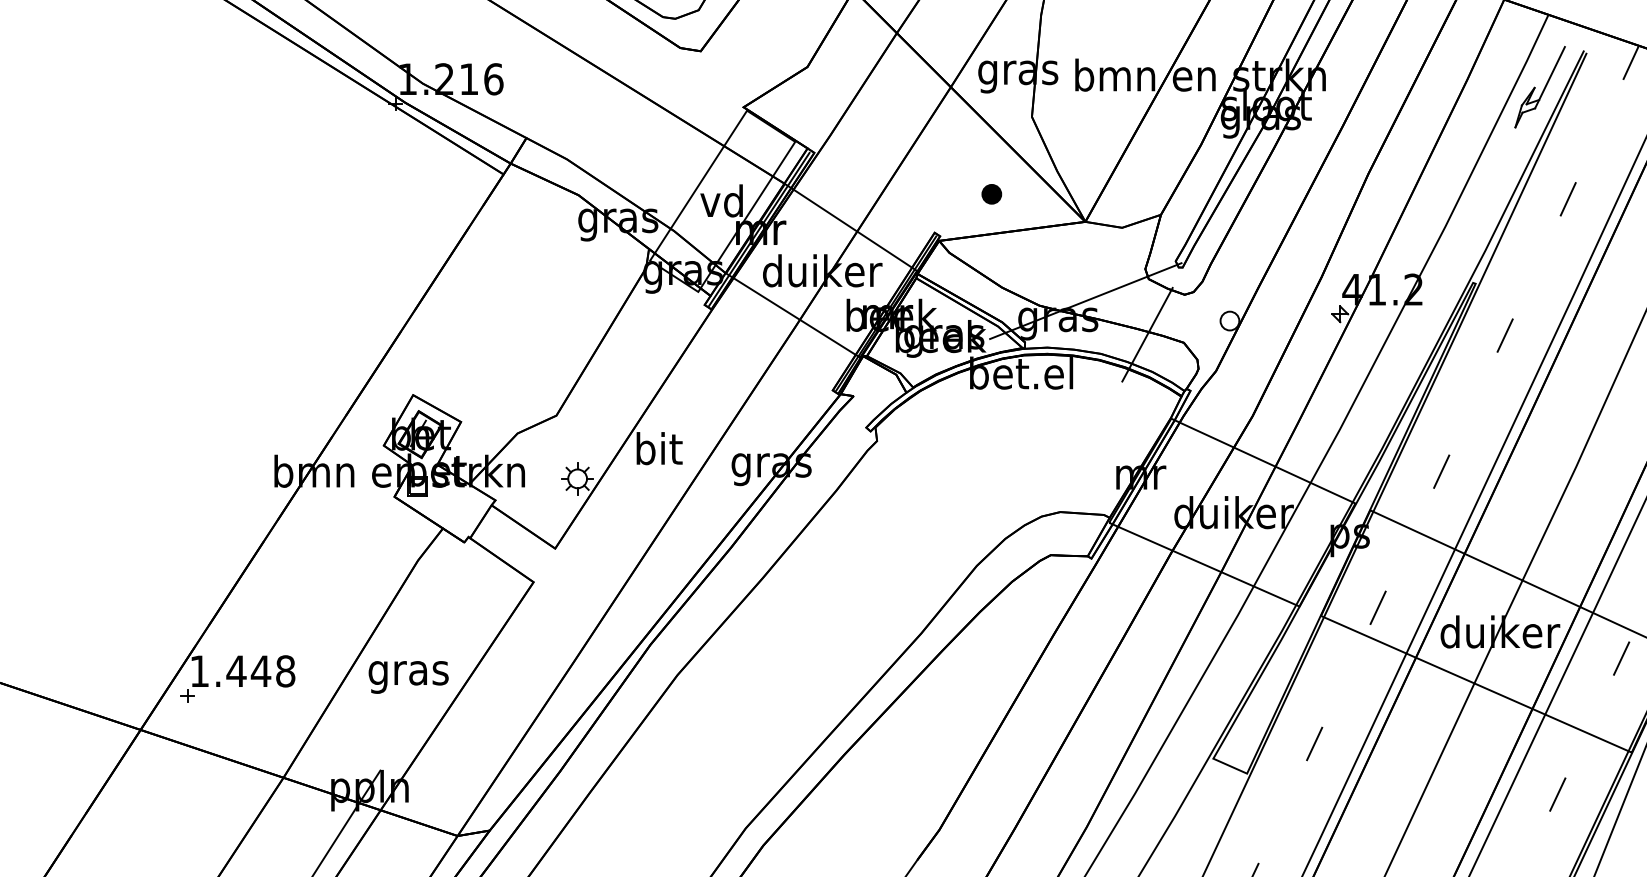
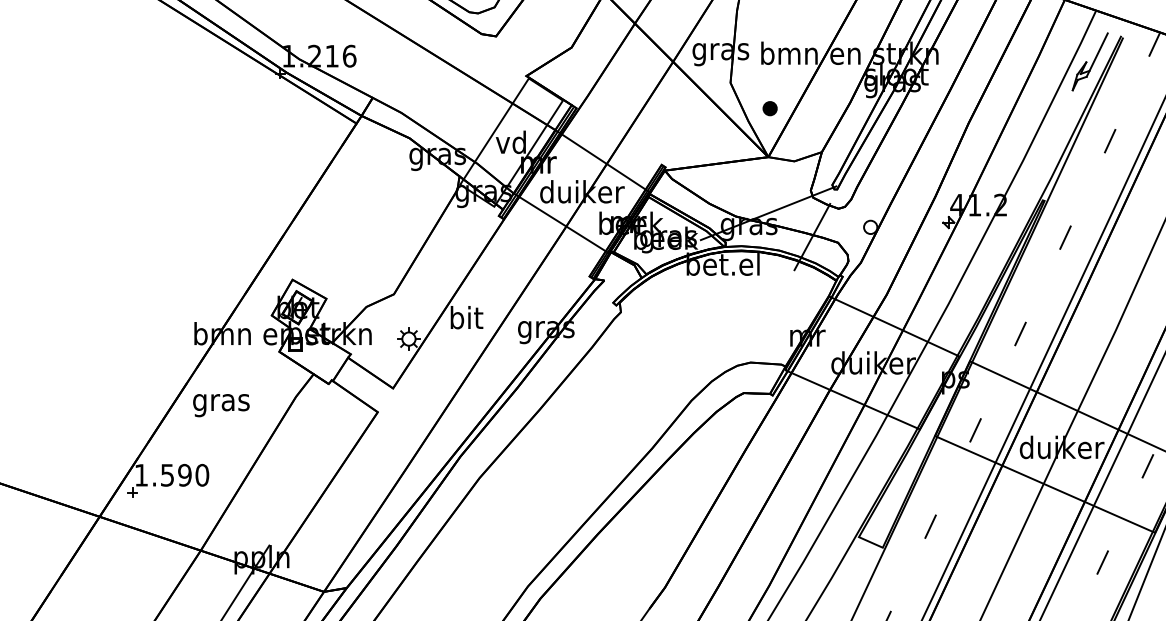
part: (990, 194) -> (769, 108), moved
text: (260, 670) -> (184, 474), 1.448 -> 1.590
text: (408, 677) -> (221, 405), moved

